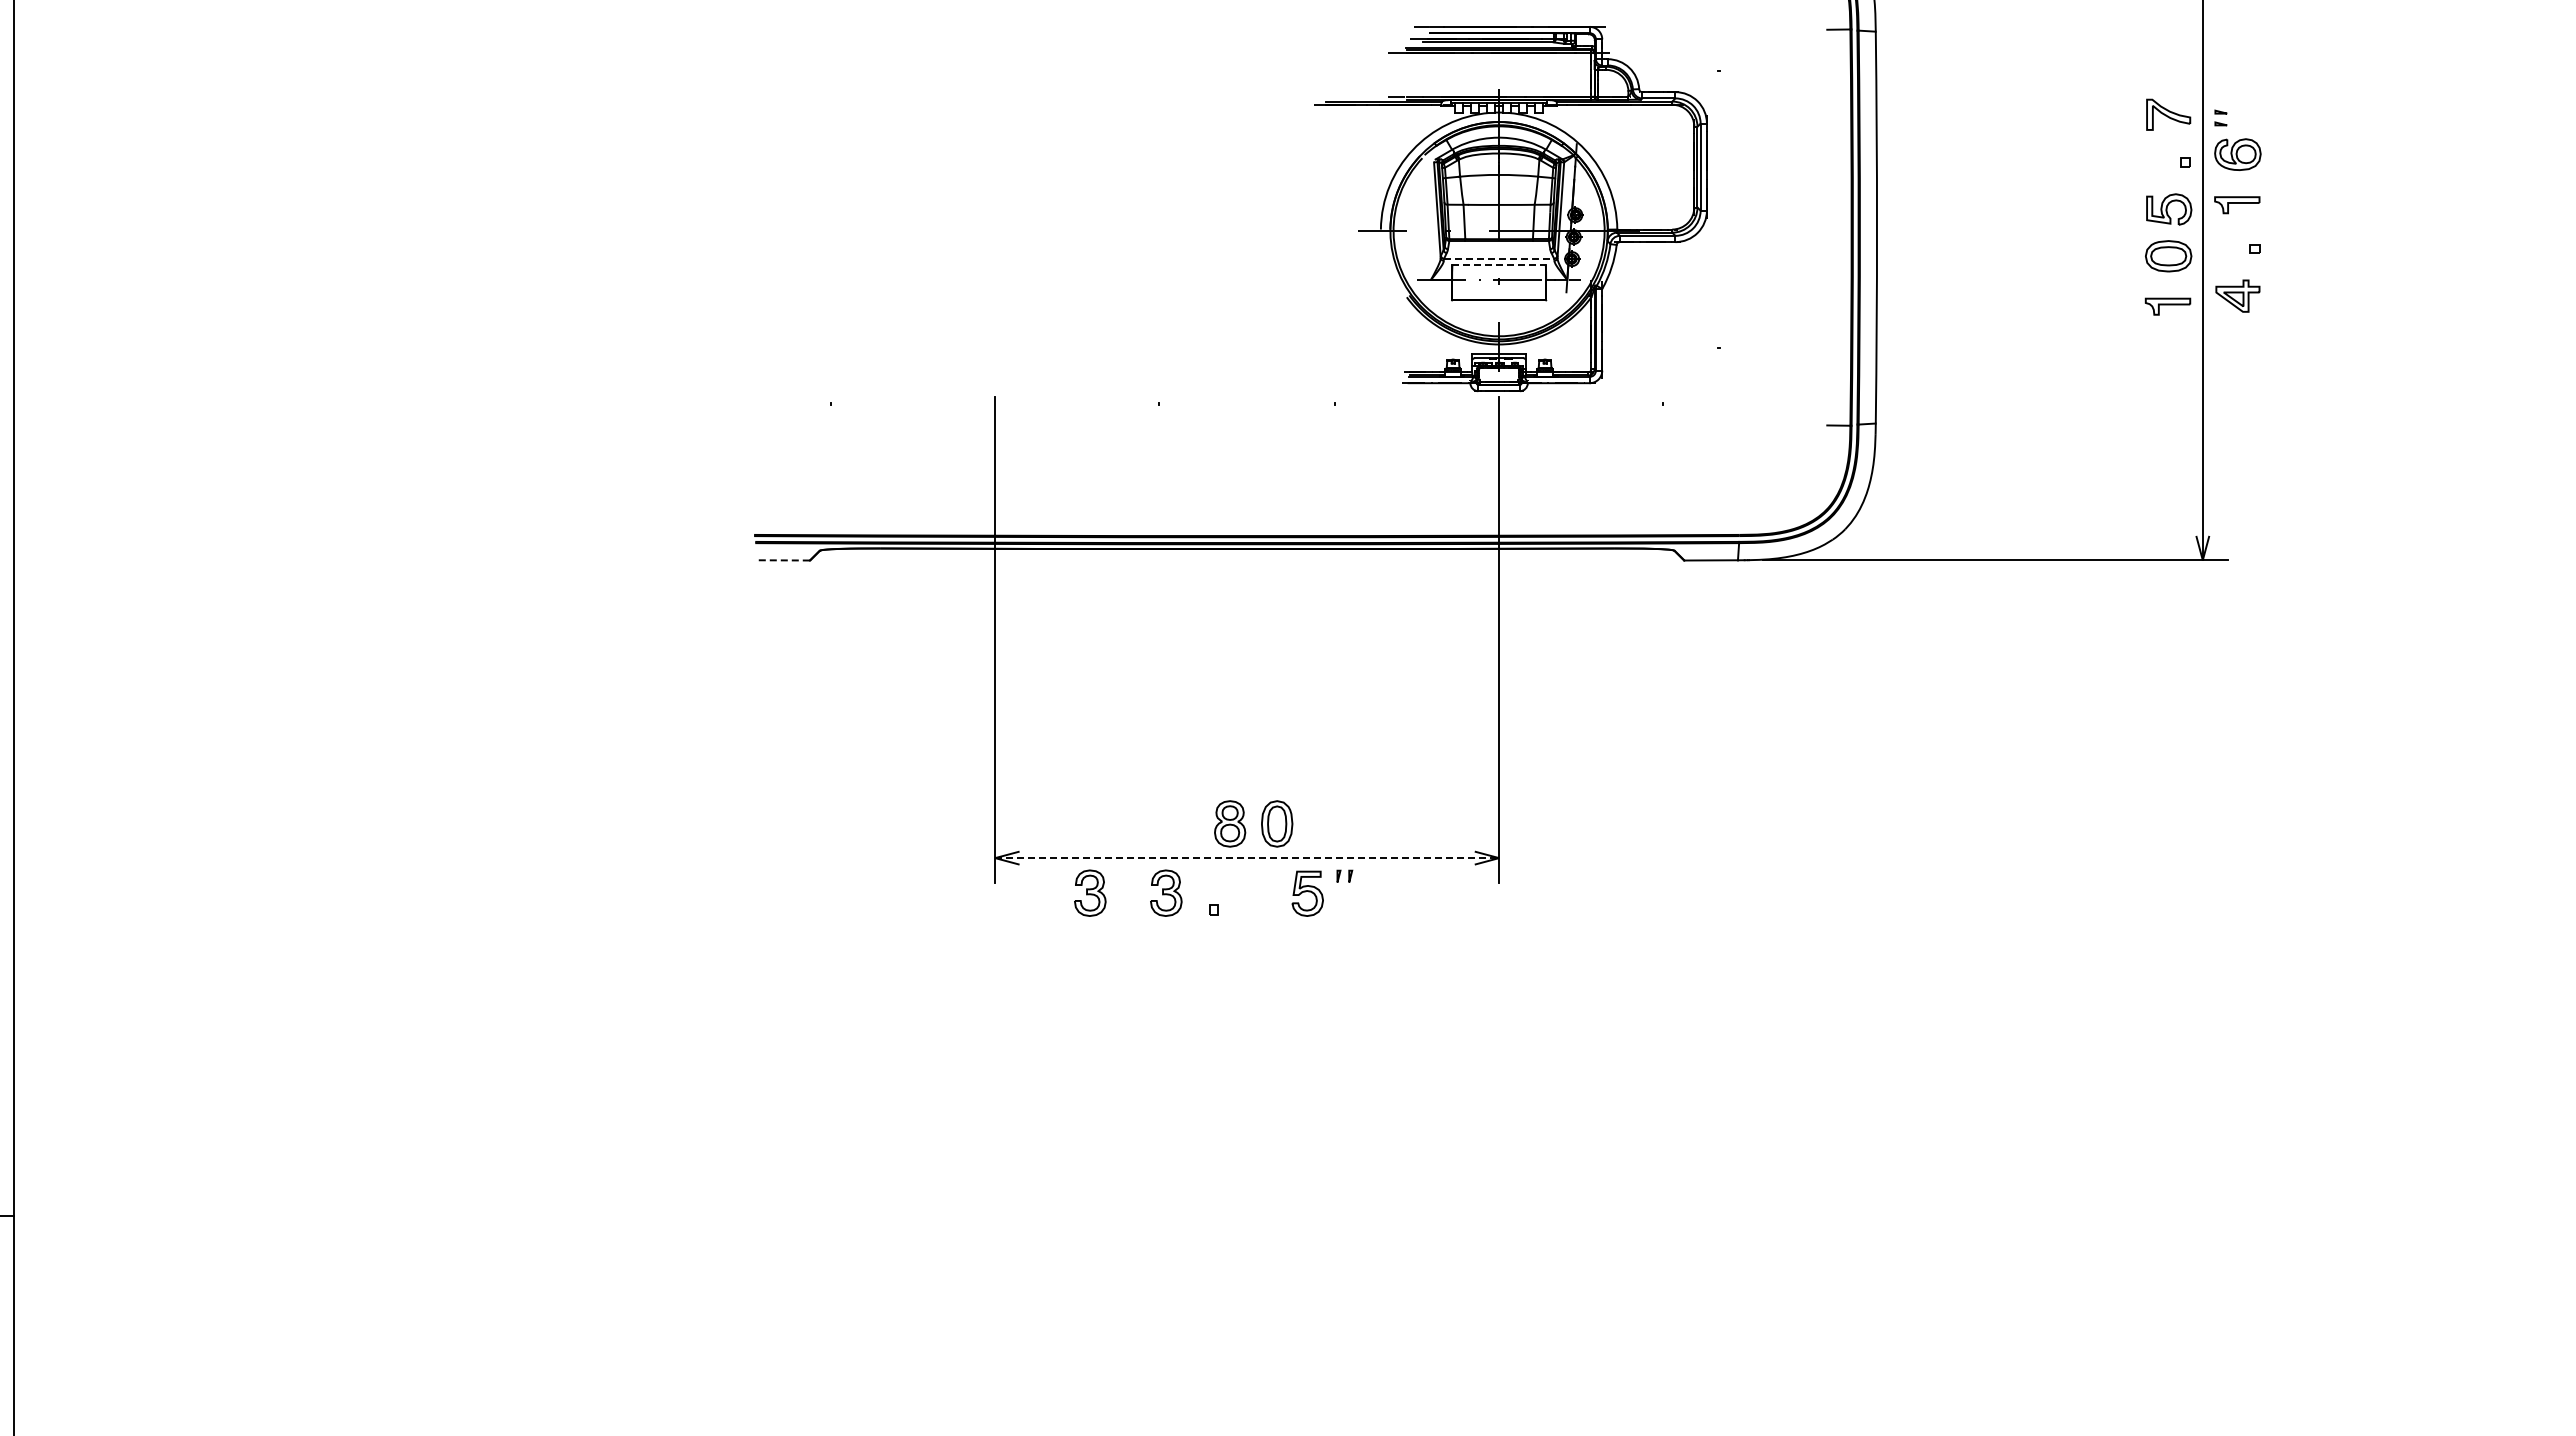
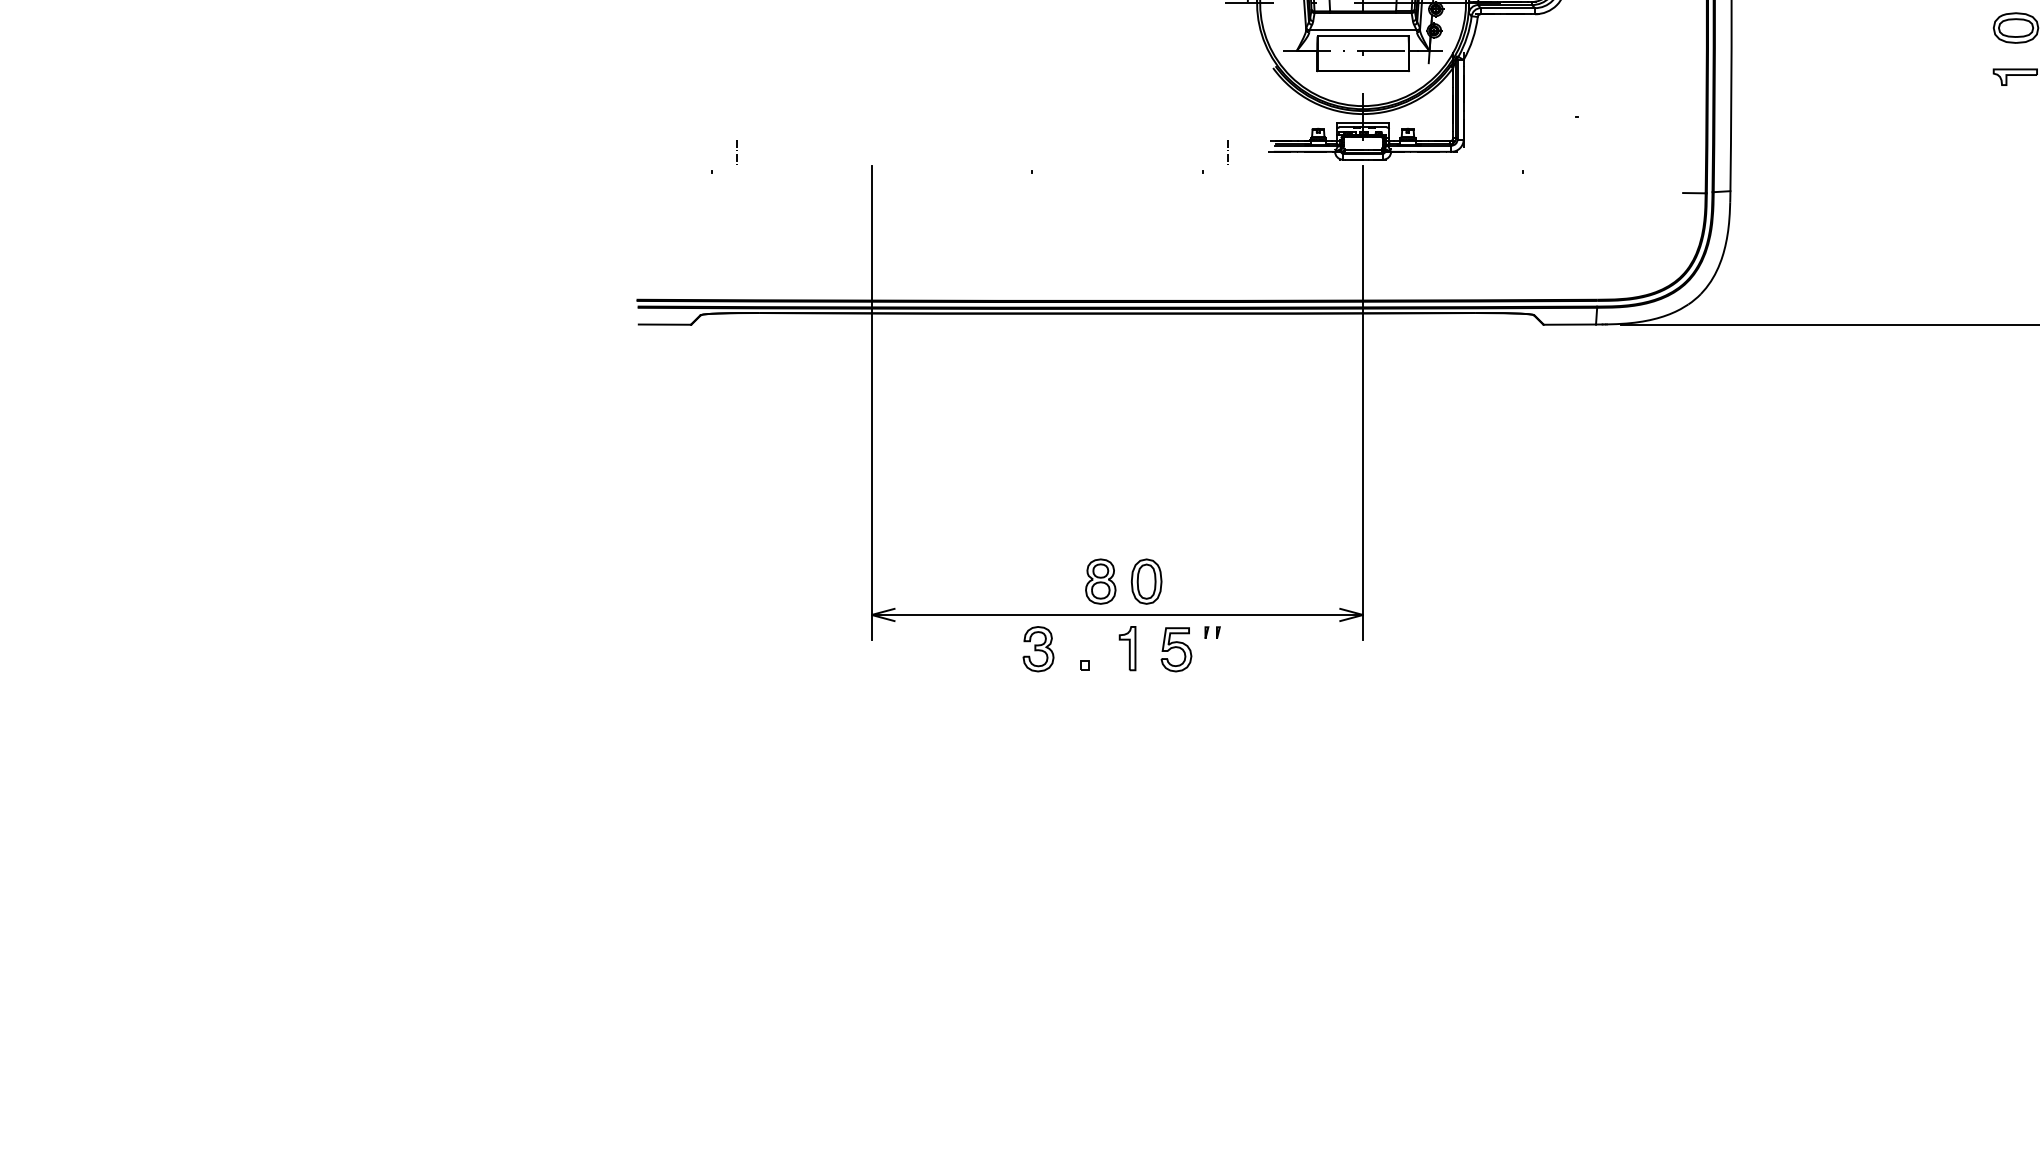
line: (1499, 258) -> (1363, 30), dashed -> solid
line: (1499, 264) -> (1363, 36), dashed -> solid
line: (856, 384) -> (736, 153), added
line: (1360, 384) -> (1227, 153), added
line: (783, 560) -> (665, 324), dashed -> solid
line: (1247, 858) -> (1117, 615), dashed -> solid
part: (1090, 892) -> (964, 648), removed
part: (1257, 892) -> (1127, 648), added

